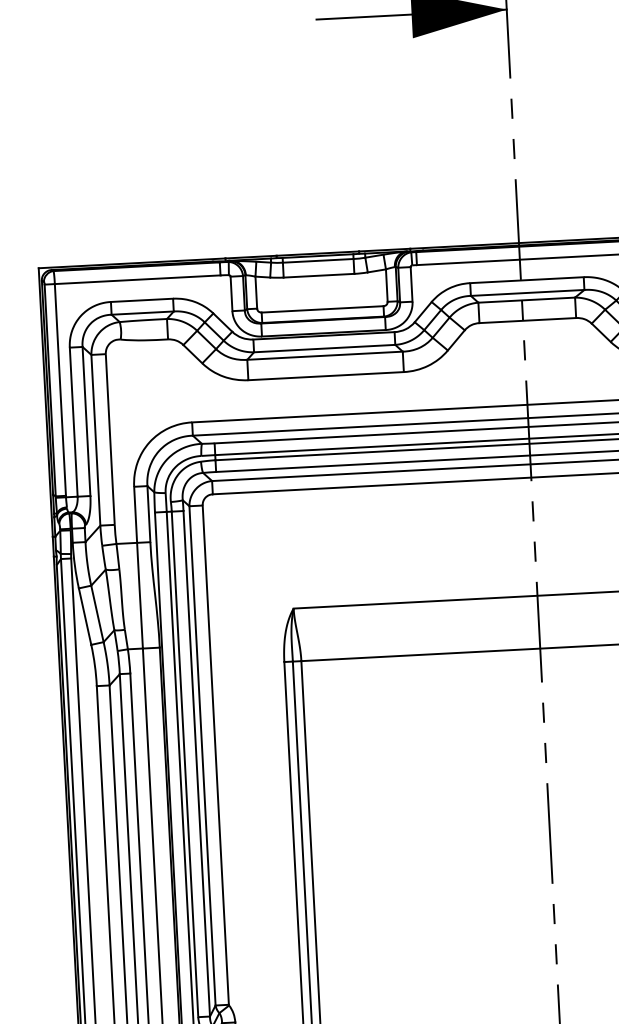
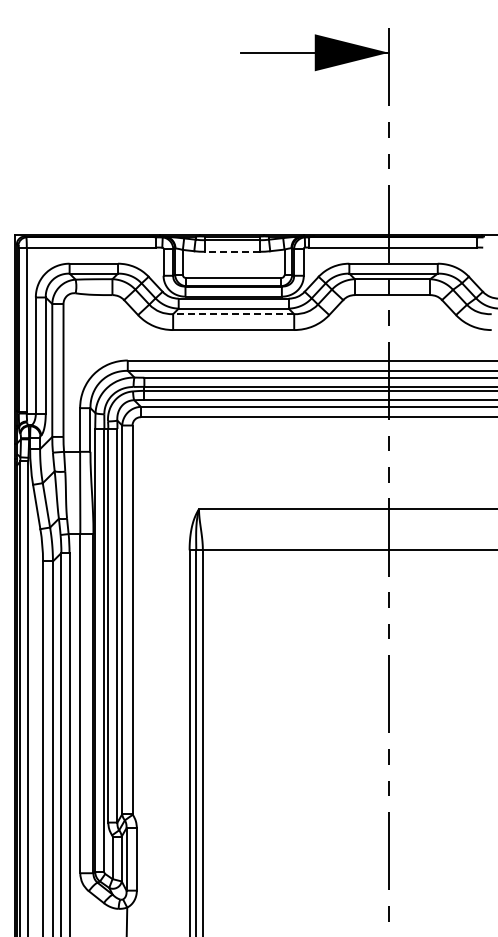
line: (319, 275) -> (232, 251), solid -> dashed
line: (324, 356) -> (233, 314), solid -> dashed

